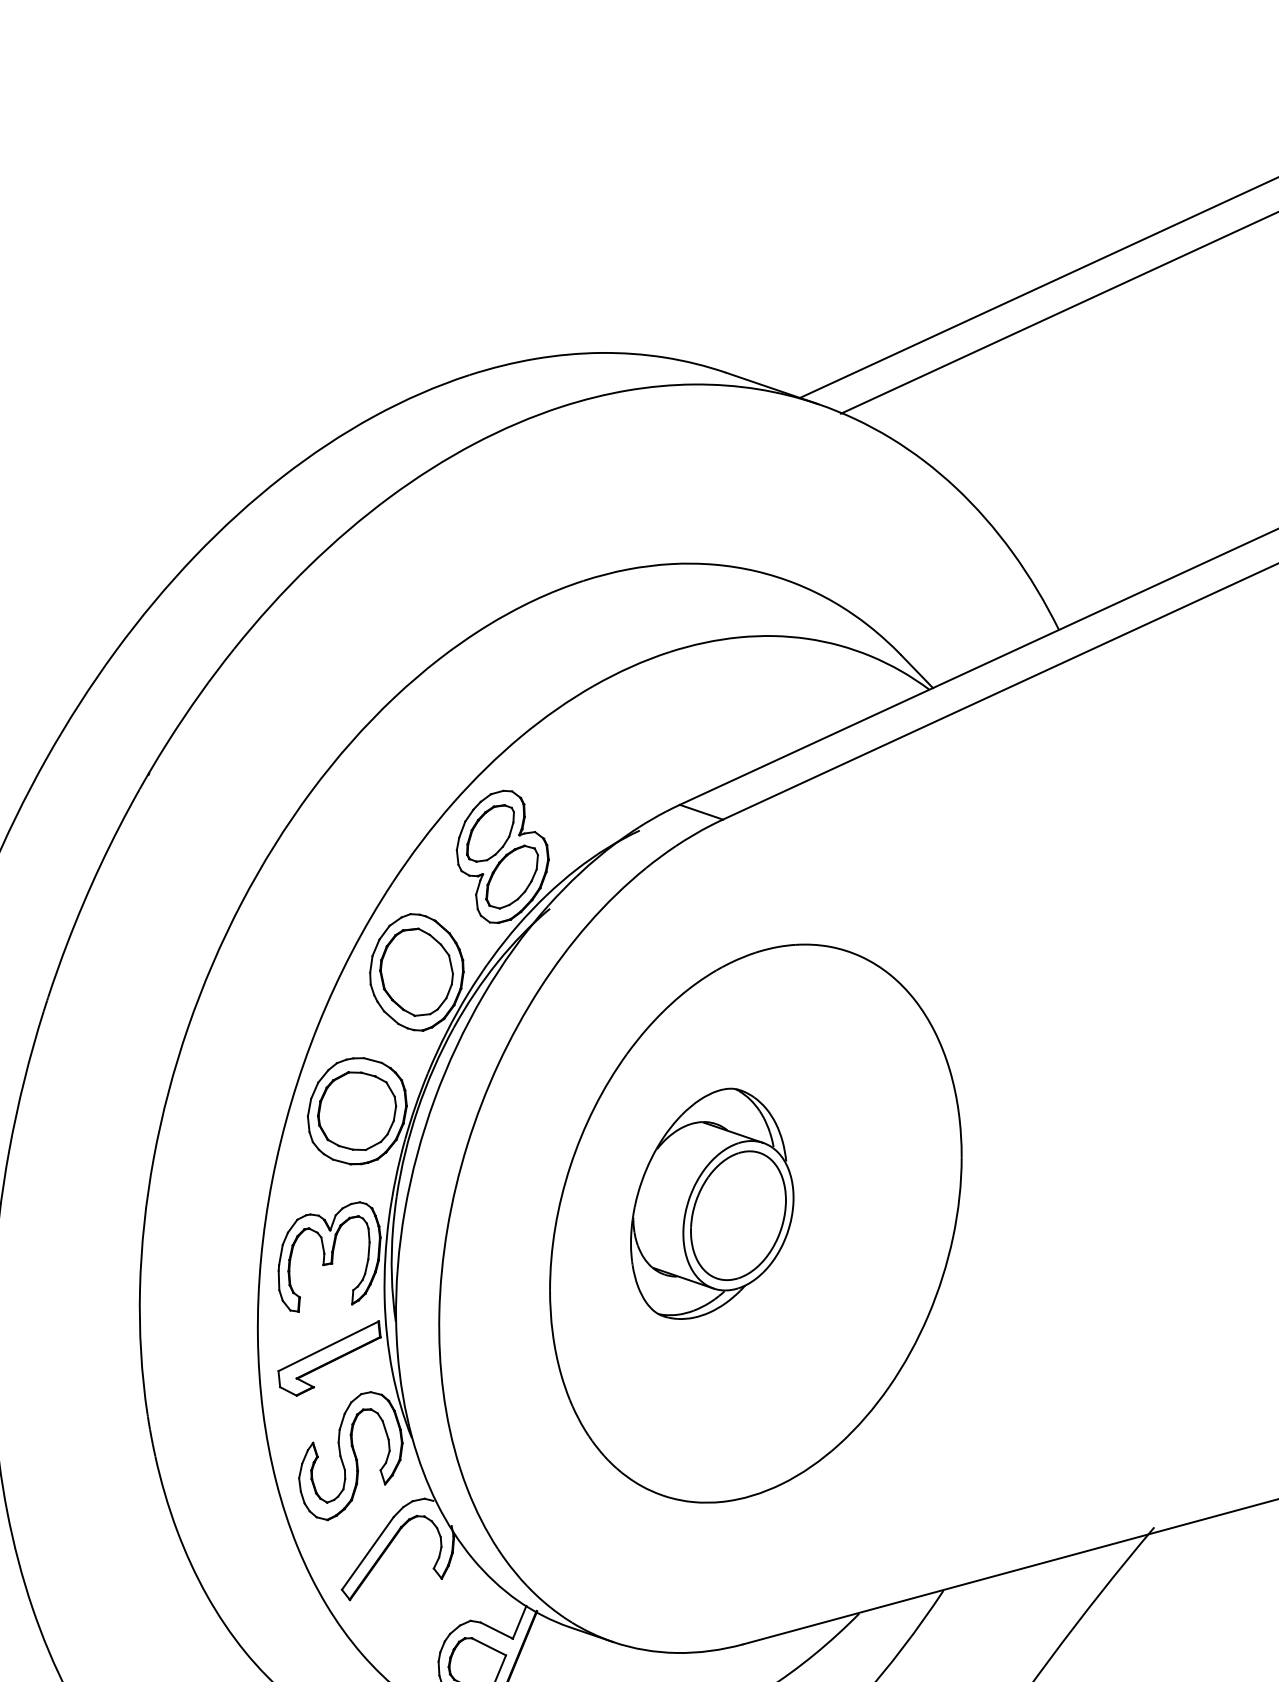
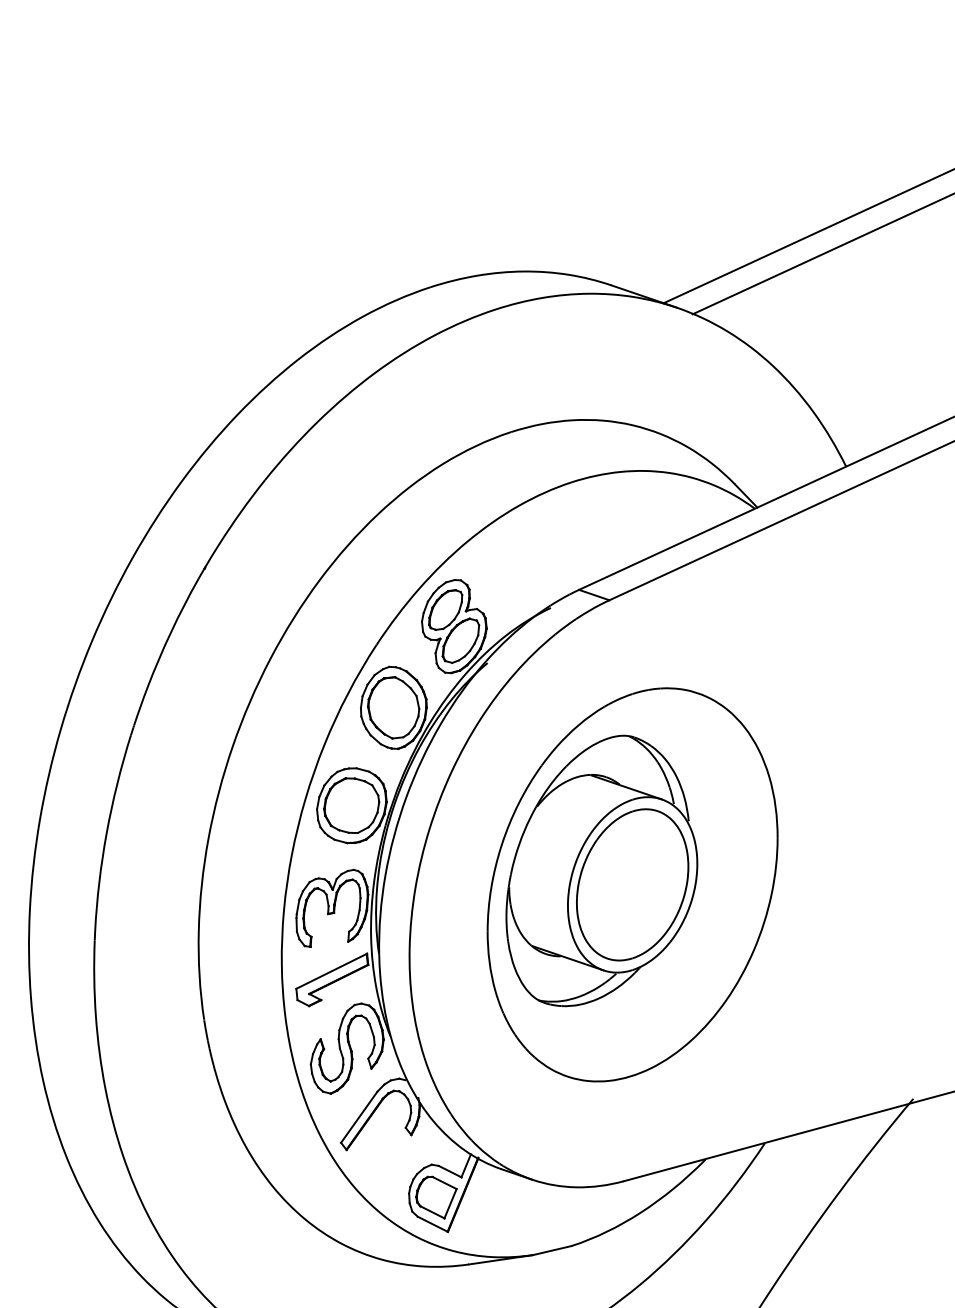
part: (711, 1203) -> (601, 870), size x1.67

